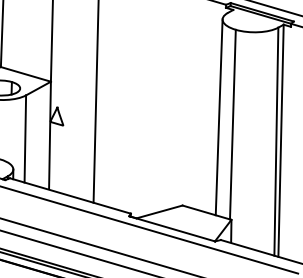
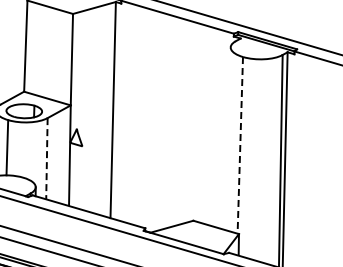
line: (219, 117) -> (227, 138), removed
line: (233, 124) -> (240, 145), solid -> dashed
line: (24, 138) -> (46, 158), solid -> dashed

